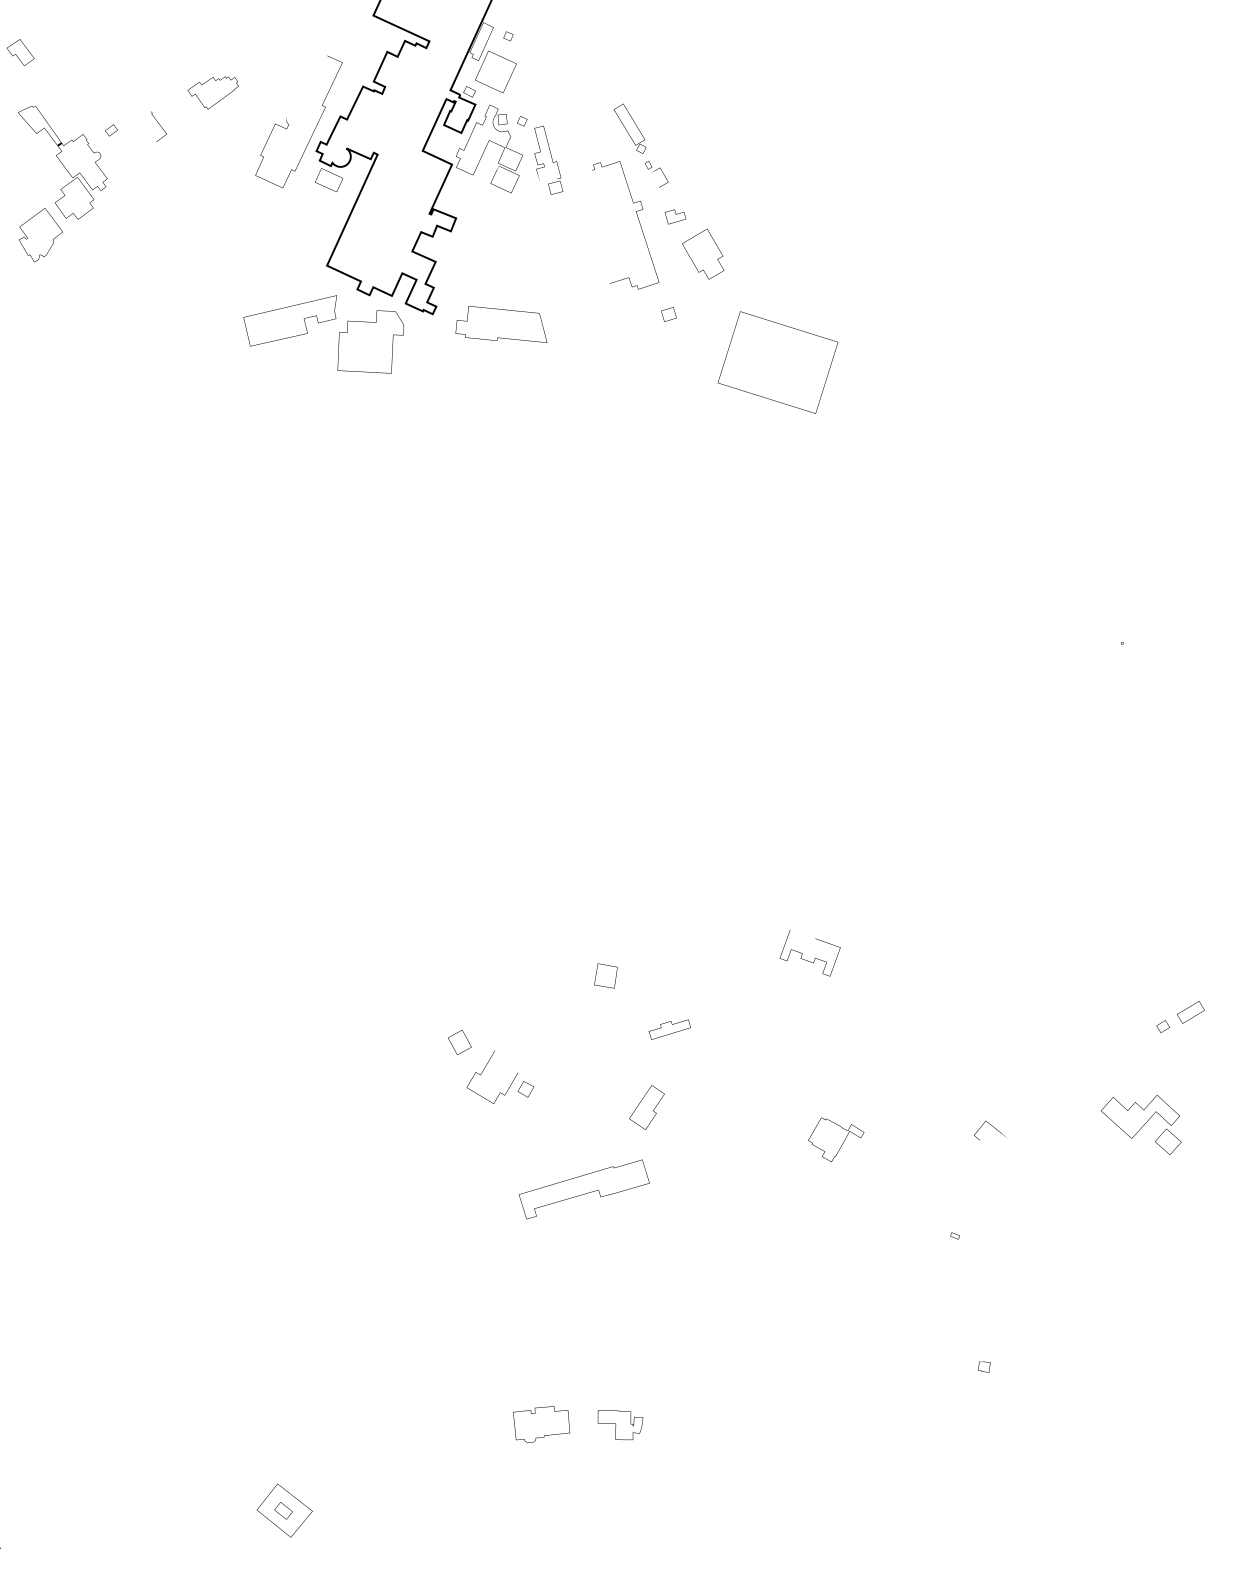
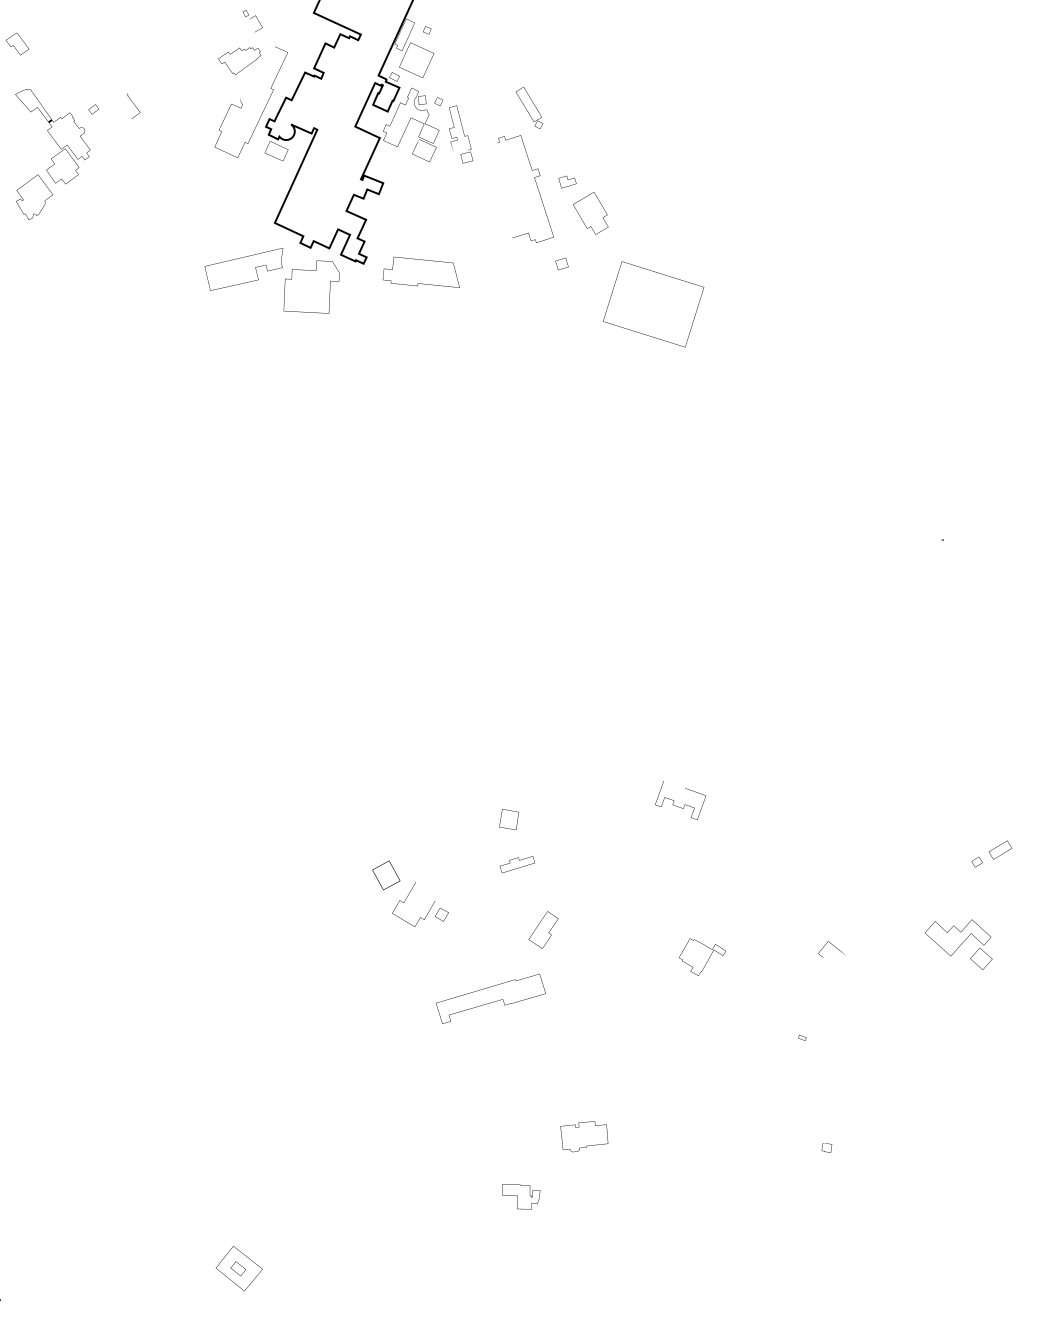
part: (212, 92) -> (239, 60), moved
part: (656, 174) -> (252, 21), moved
part: (669, 1029) -> (517, 864), moved
part: (459, 1042) -> (386, 875), size x1.4
part: (541, 1424) -> (584, 1136), moved

